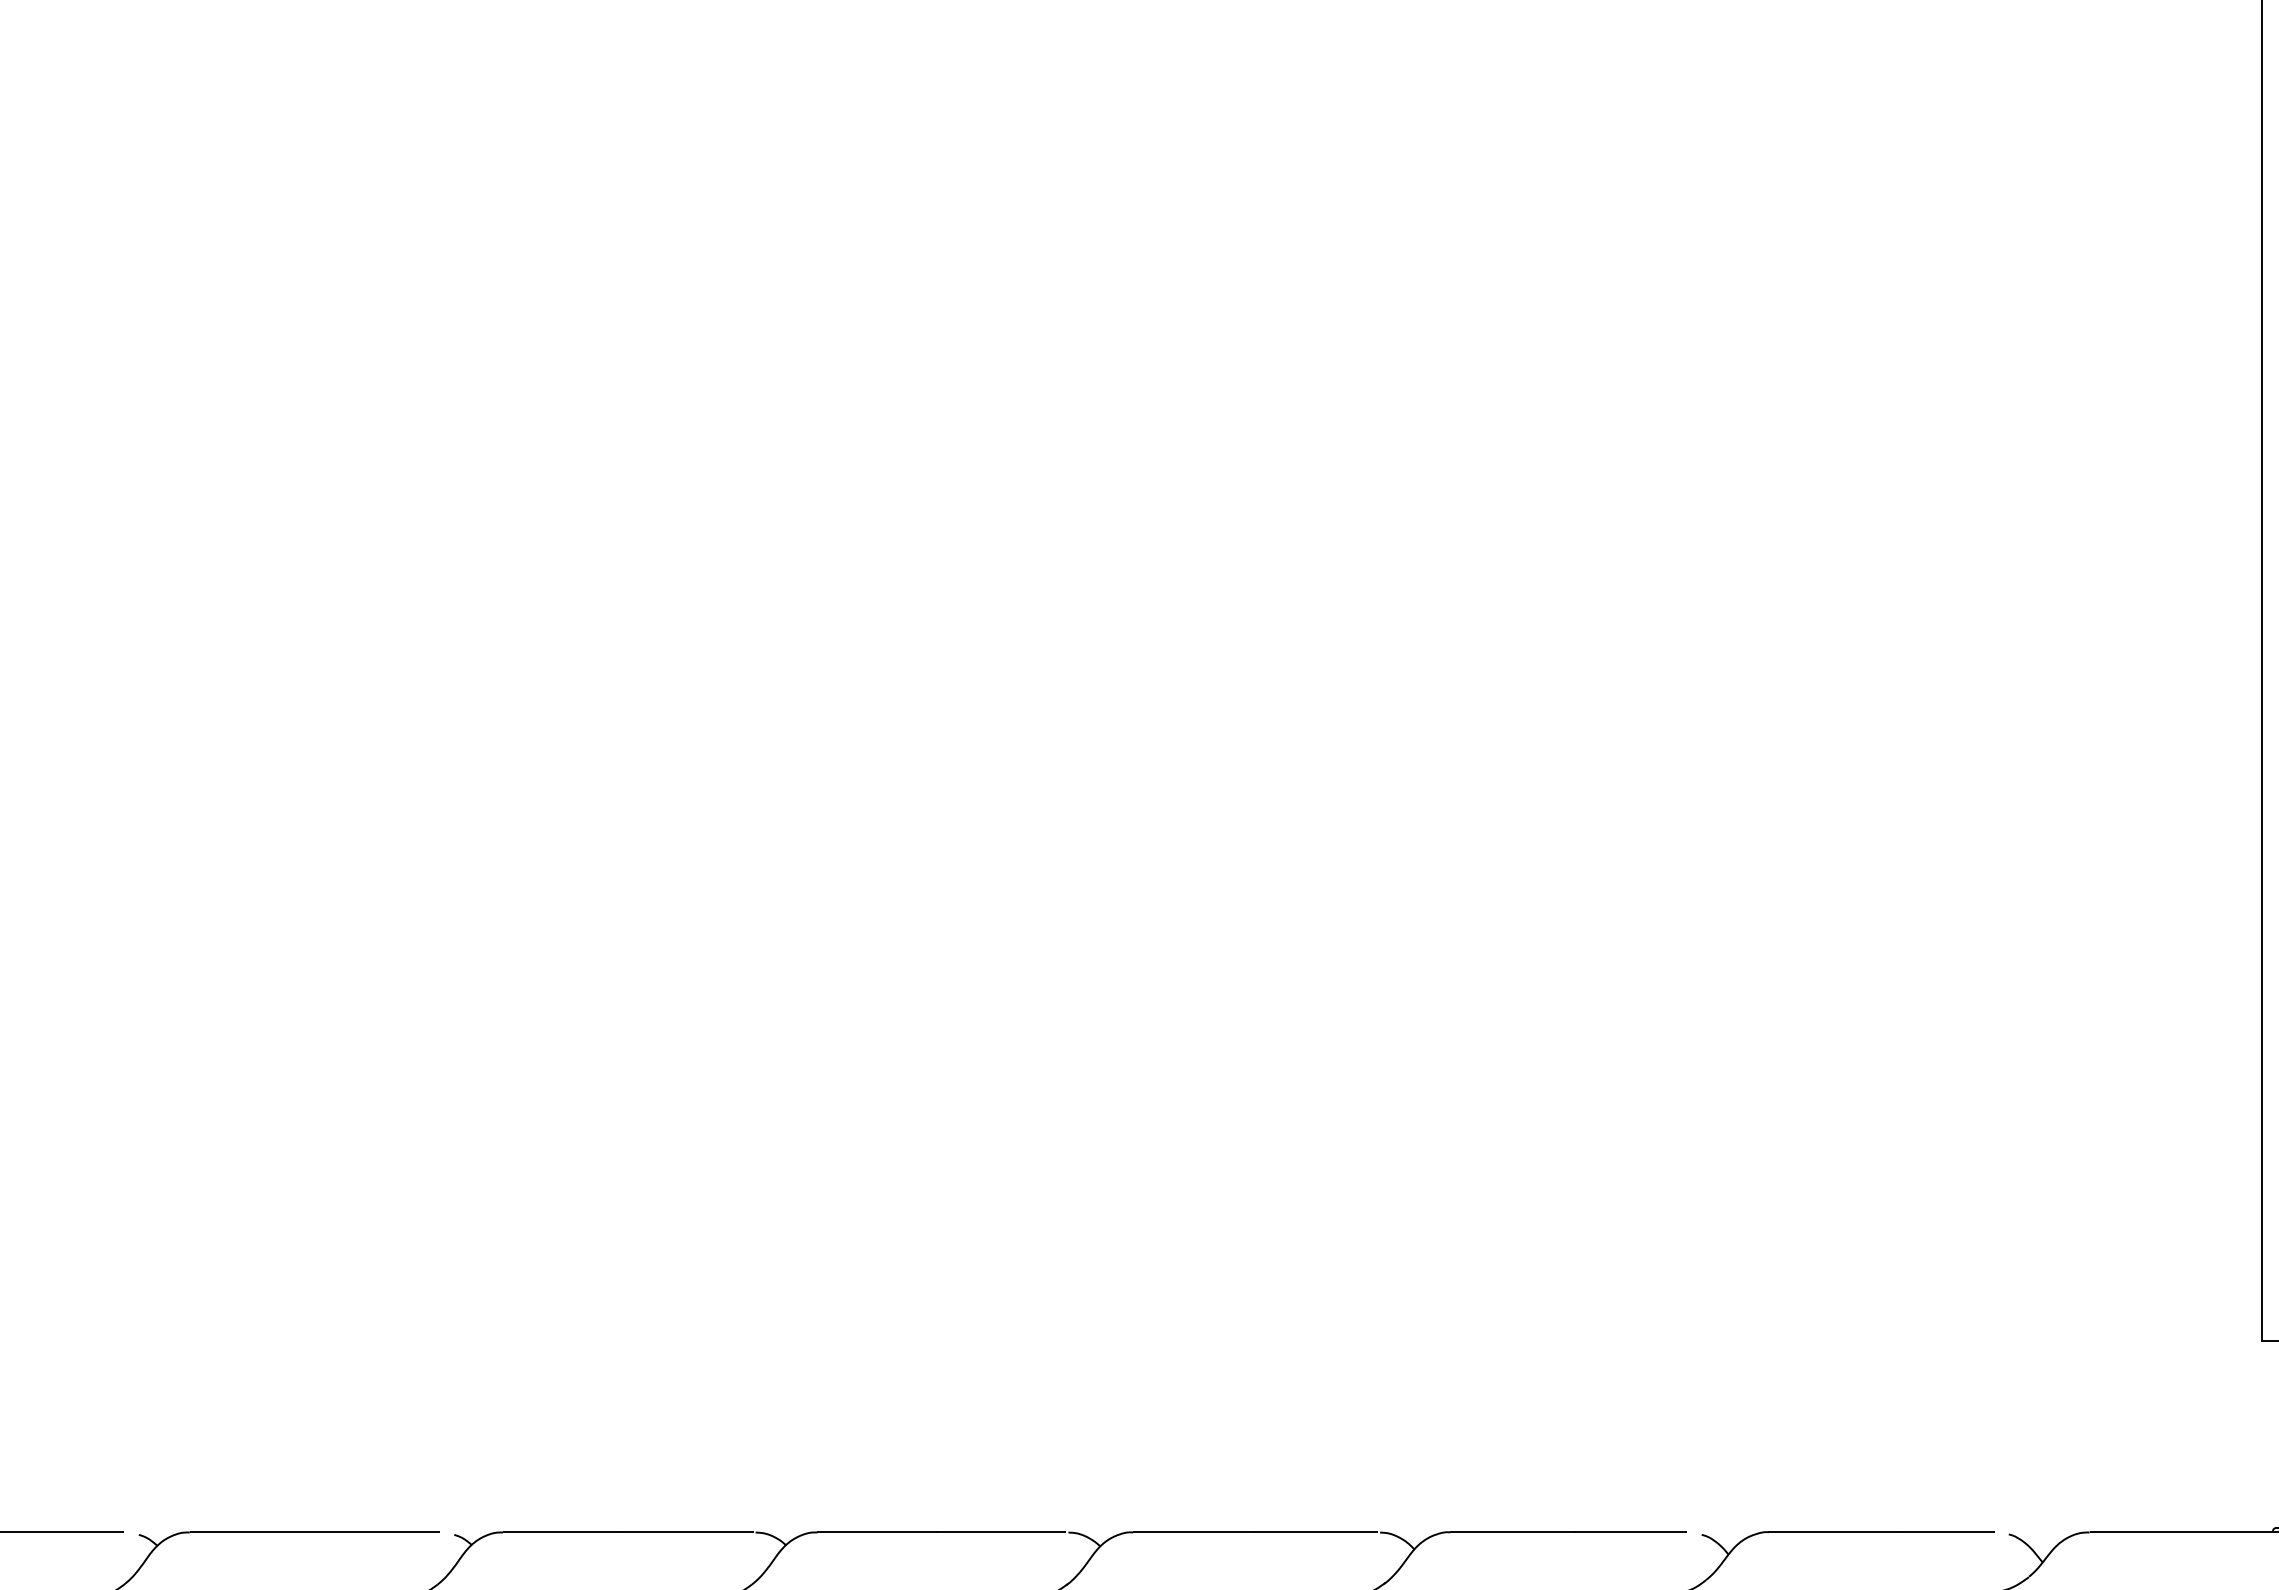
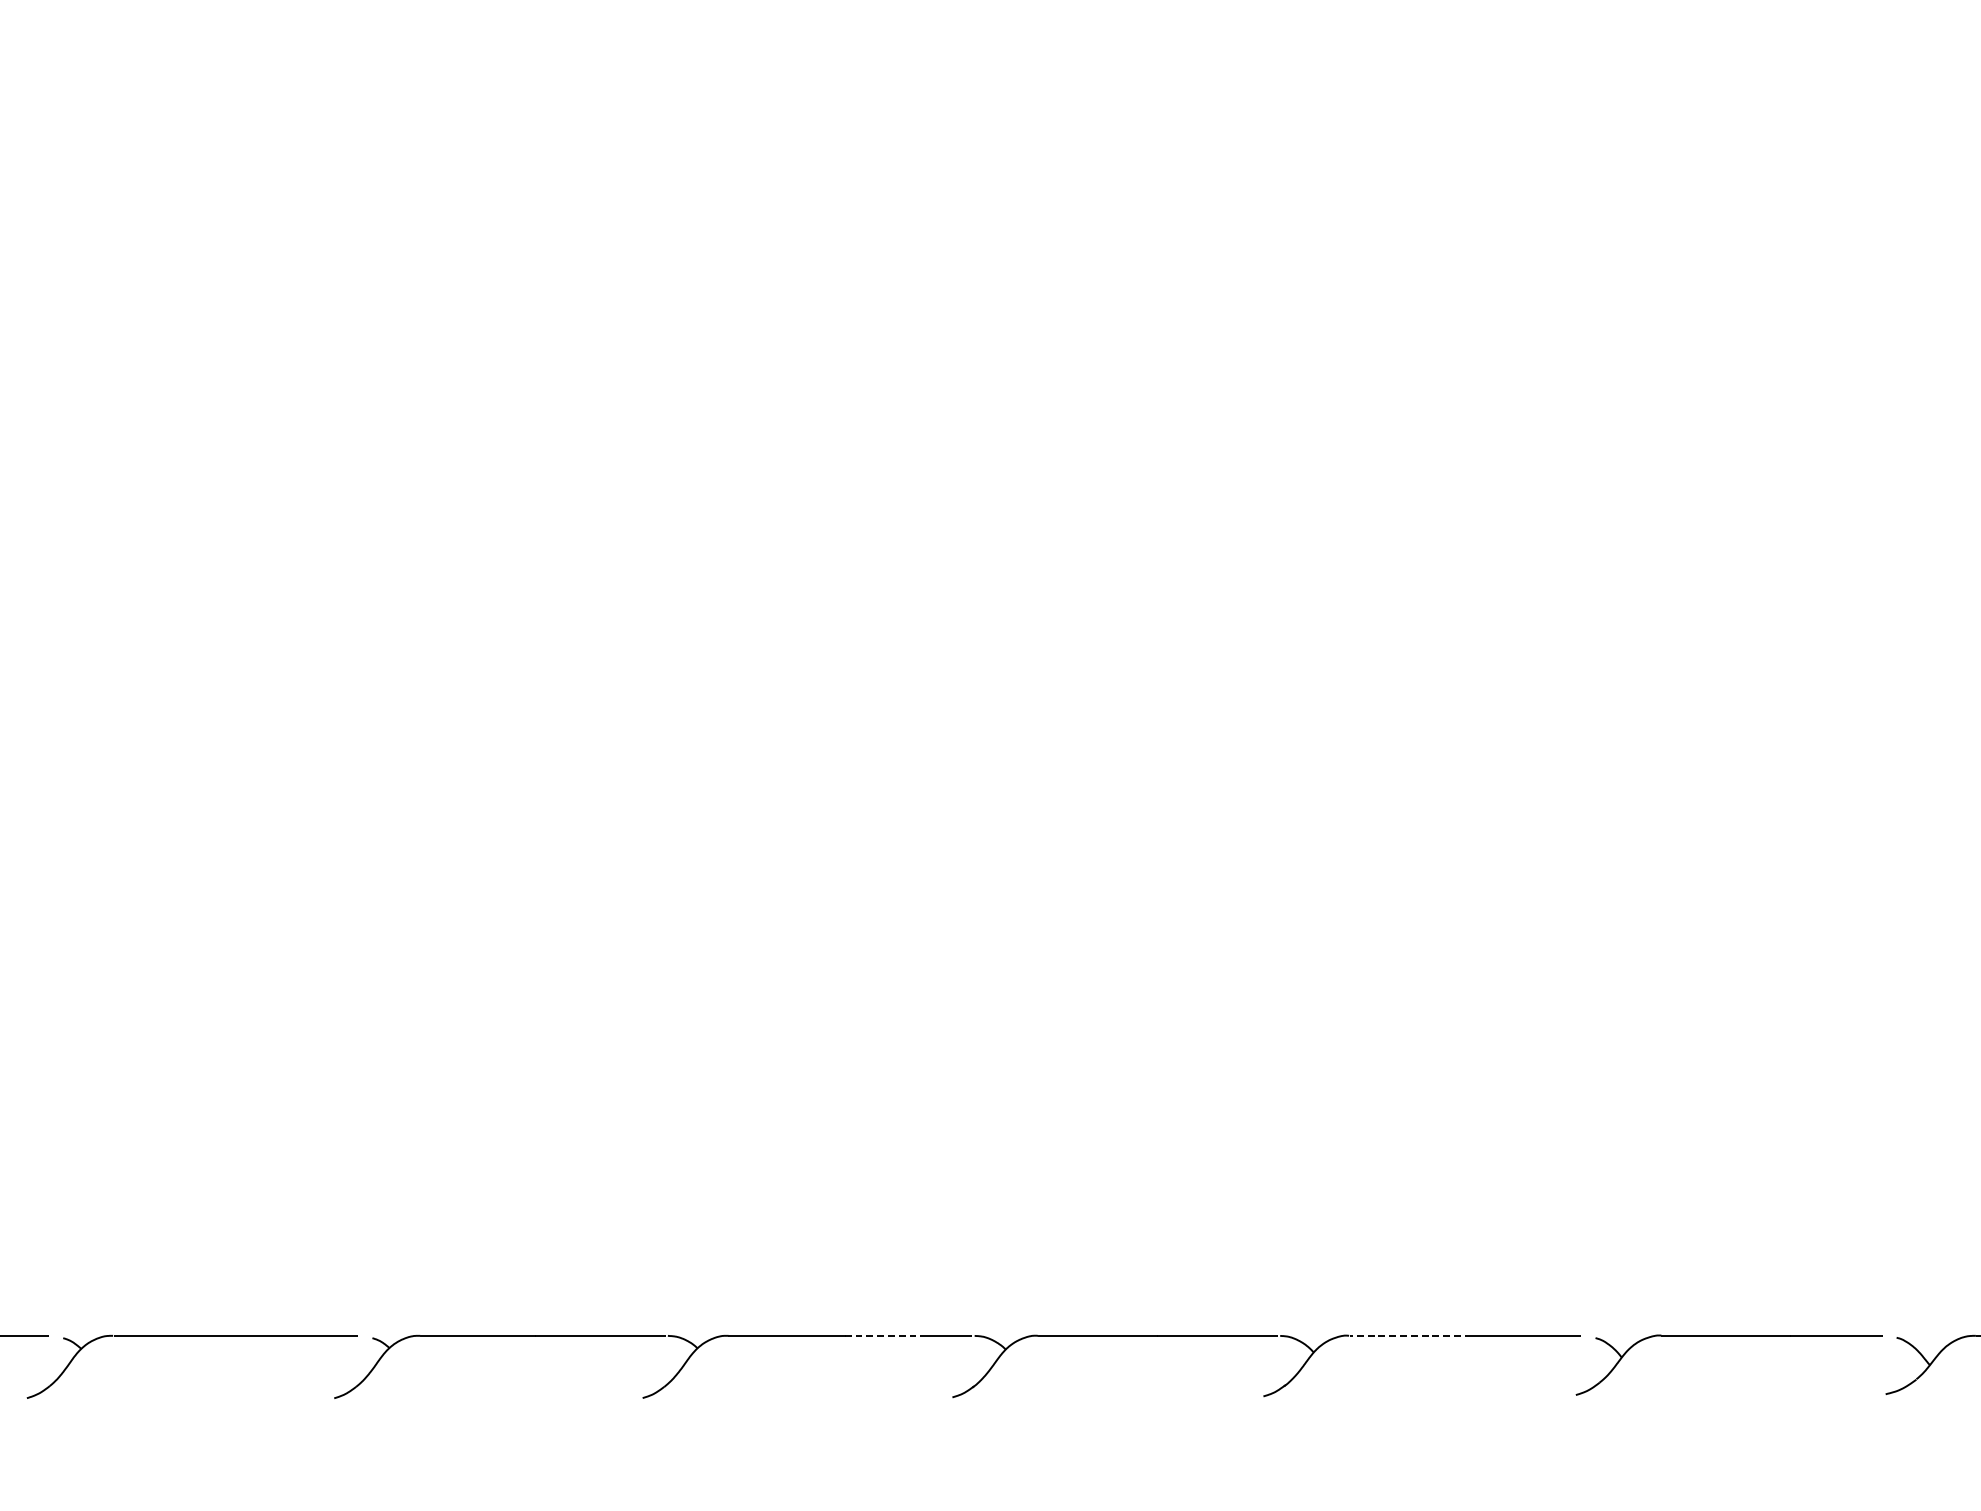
line: (977, 1532) -> (885, 1335), solid -> dashed
line: (1512, 1532) -> (1410, 1335), solid -> dashed

